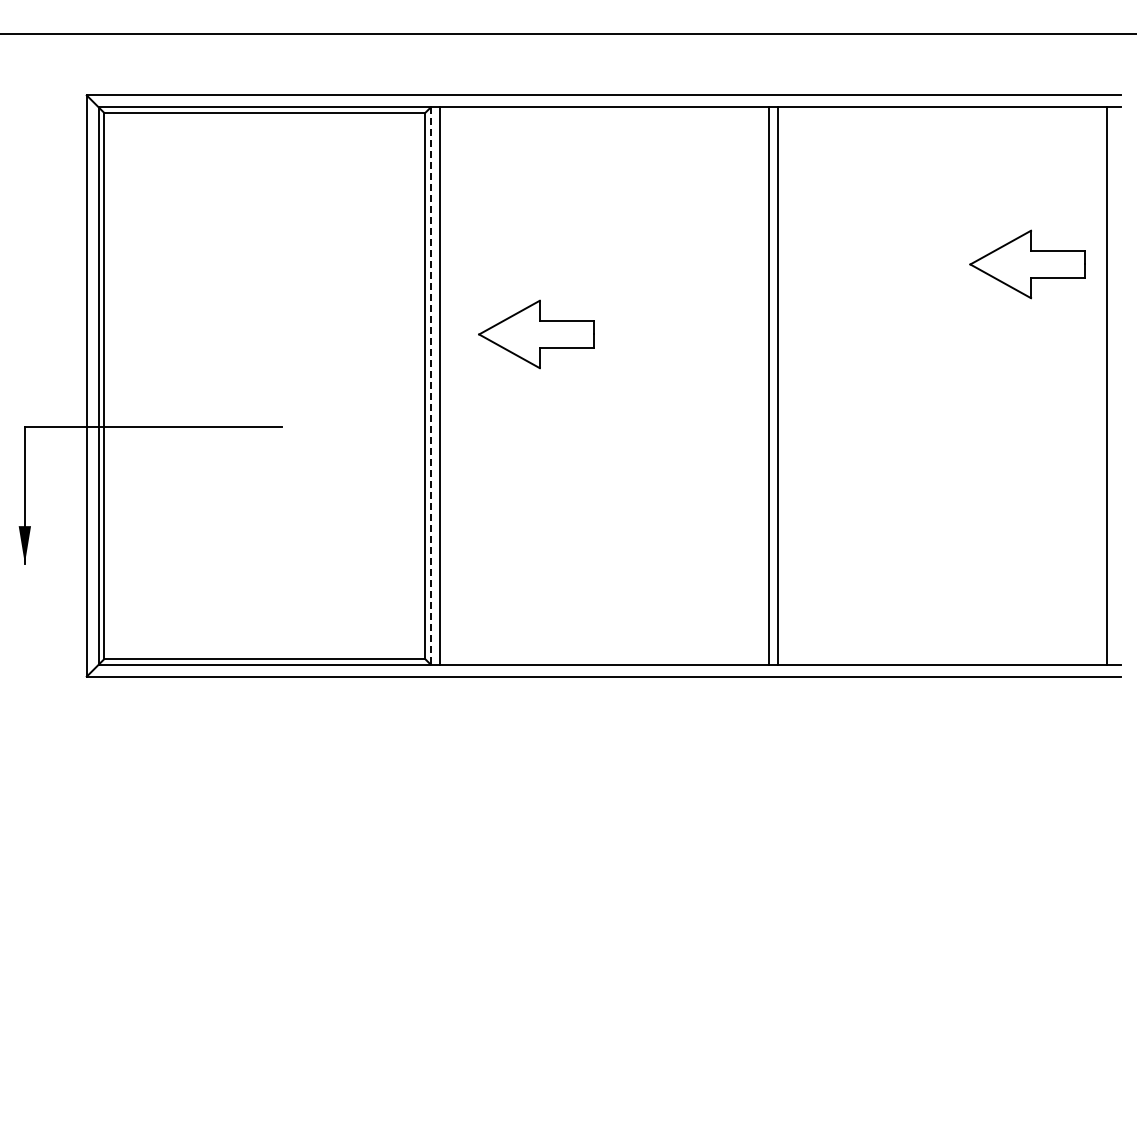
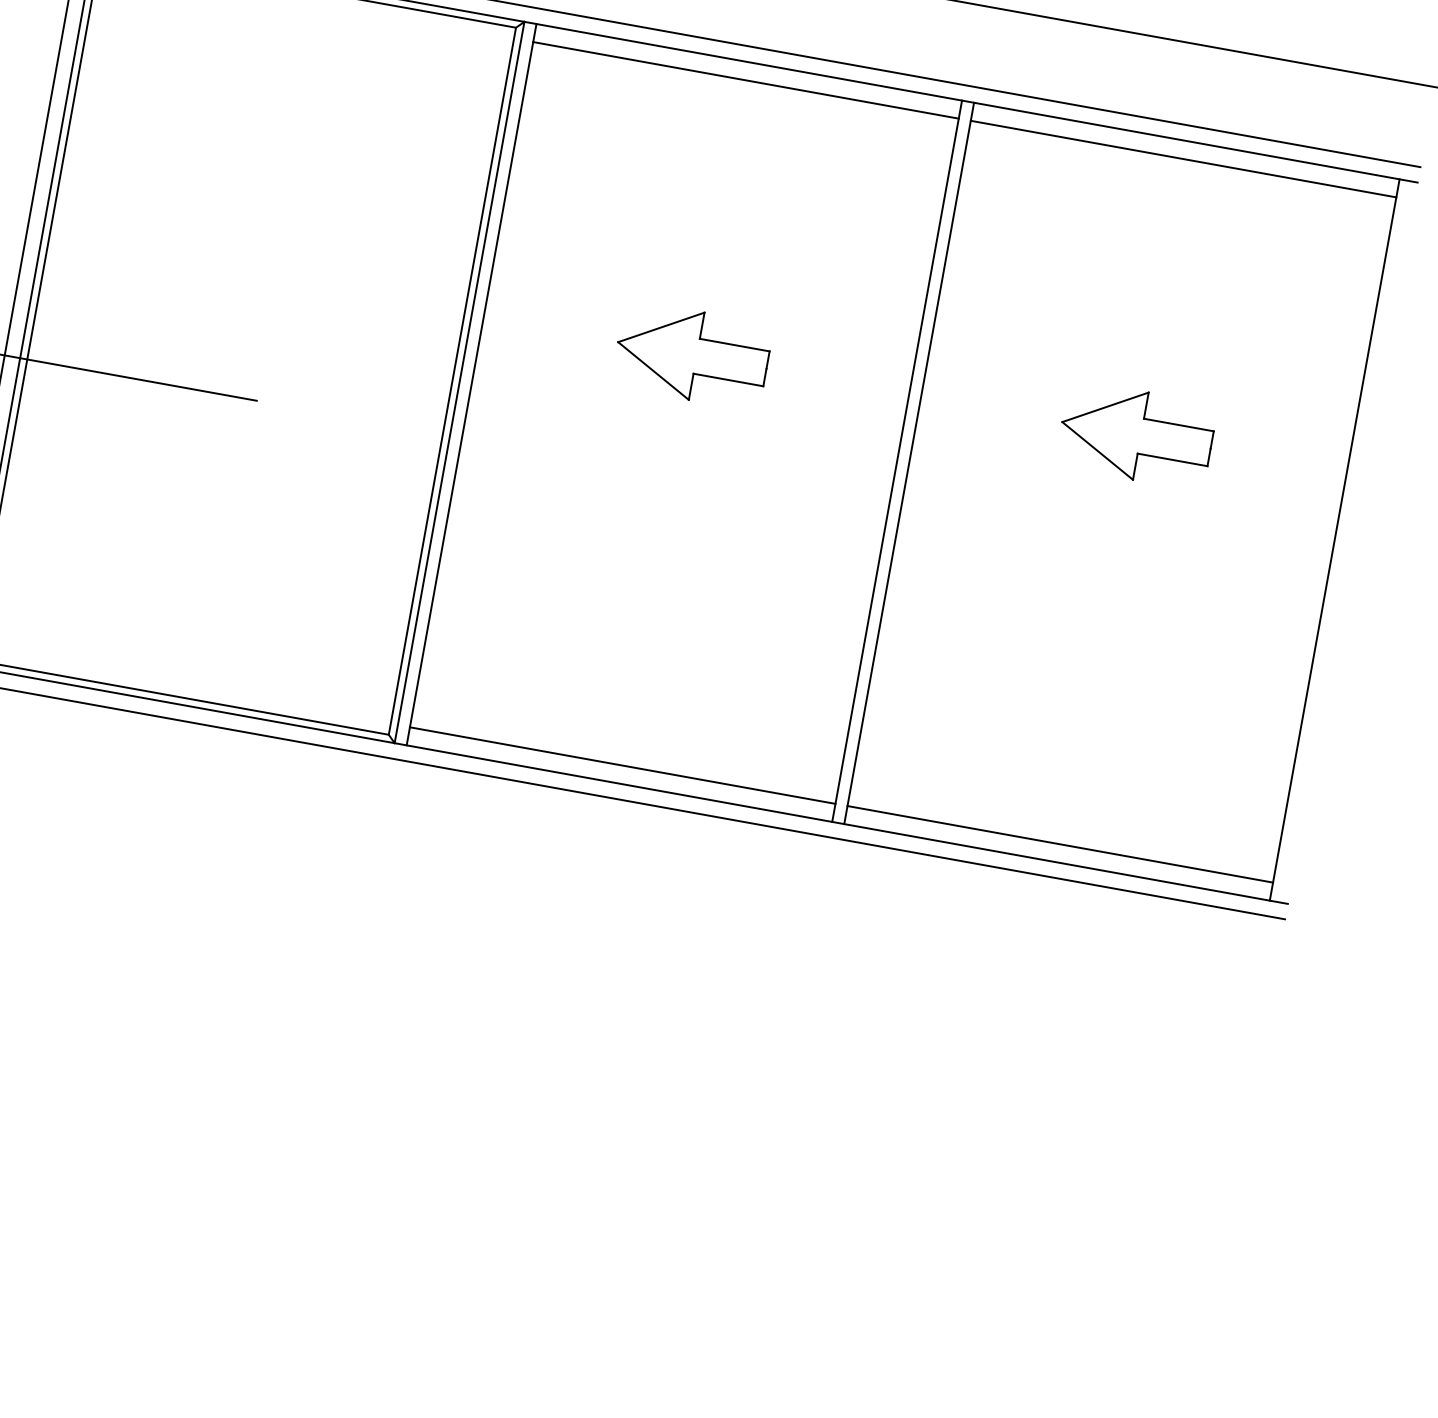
line: (604, 121) -> (745, 80), added
line: (942, 121) -> (1183, 159), added
part: (1027, 264) -> (1136, 435), moved
part: (536, 334) -> (692, 355), moved
line: (430, 386) -> (458, 383), dashed -> solid
line: (604, 650) -> (622, 765), added
line: (942, 650) -> (1060, 843), added

